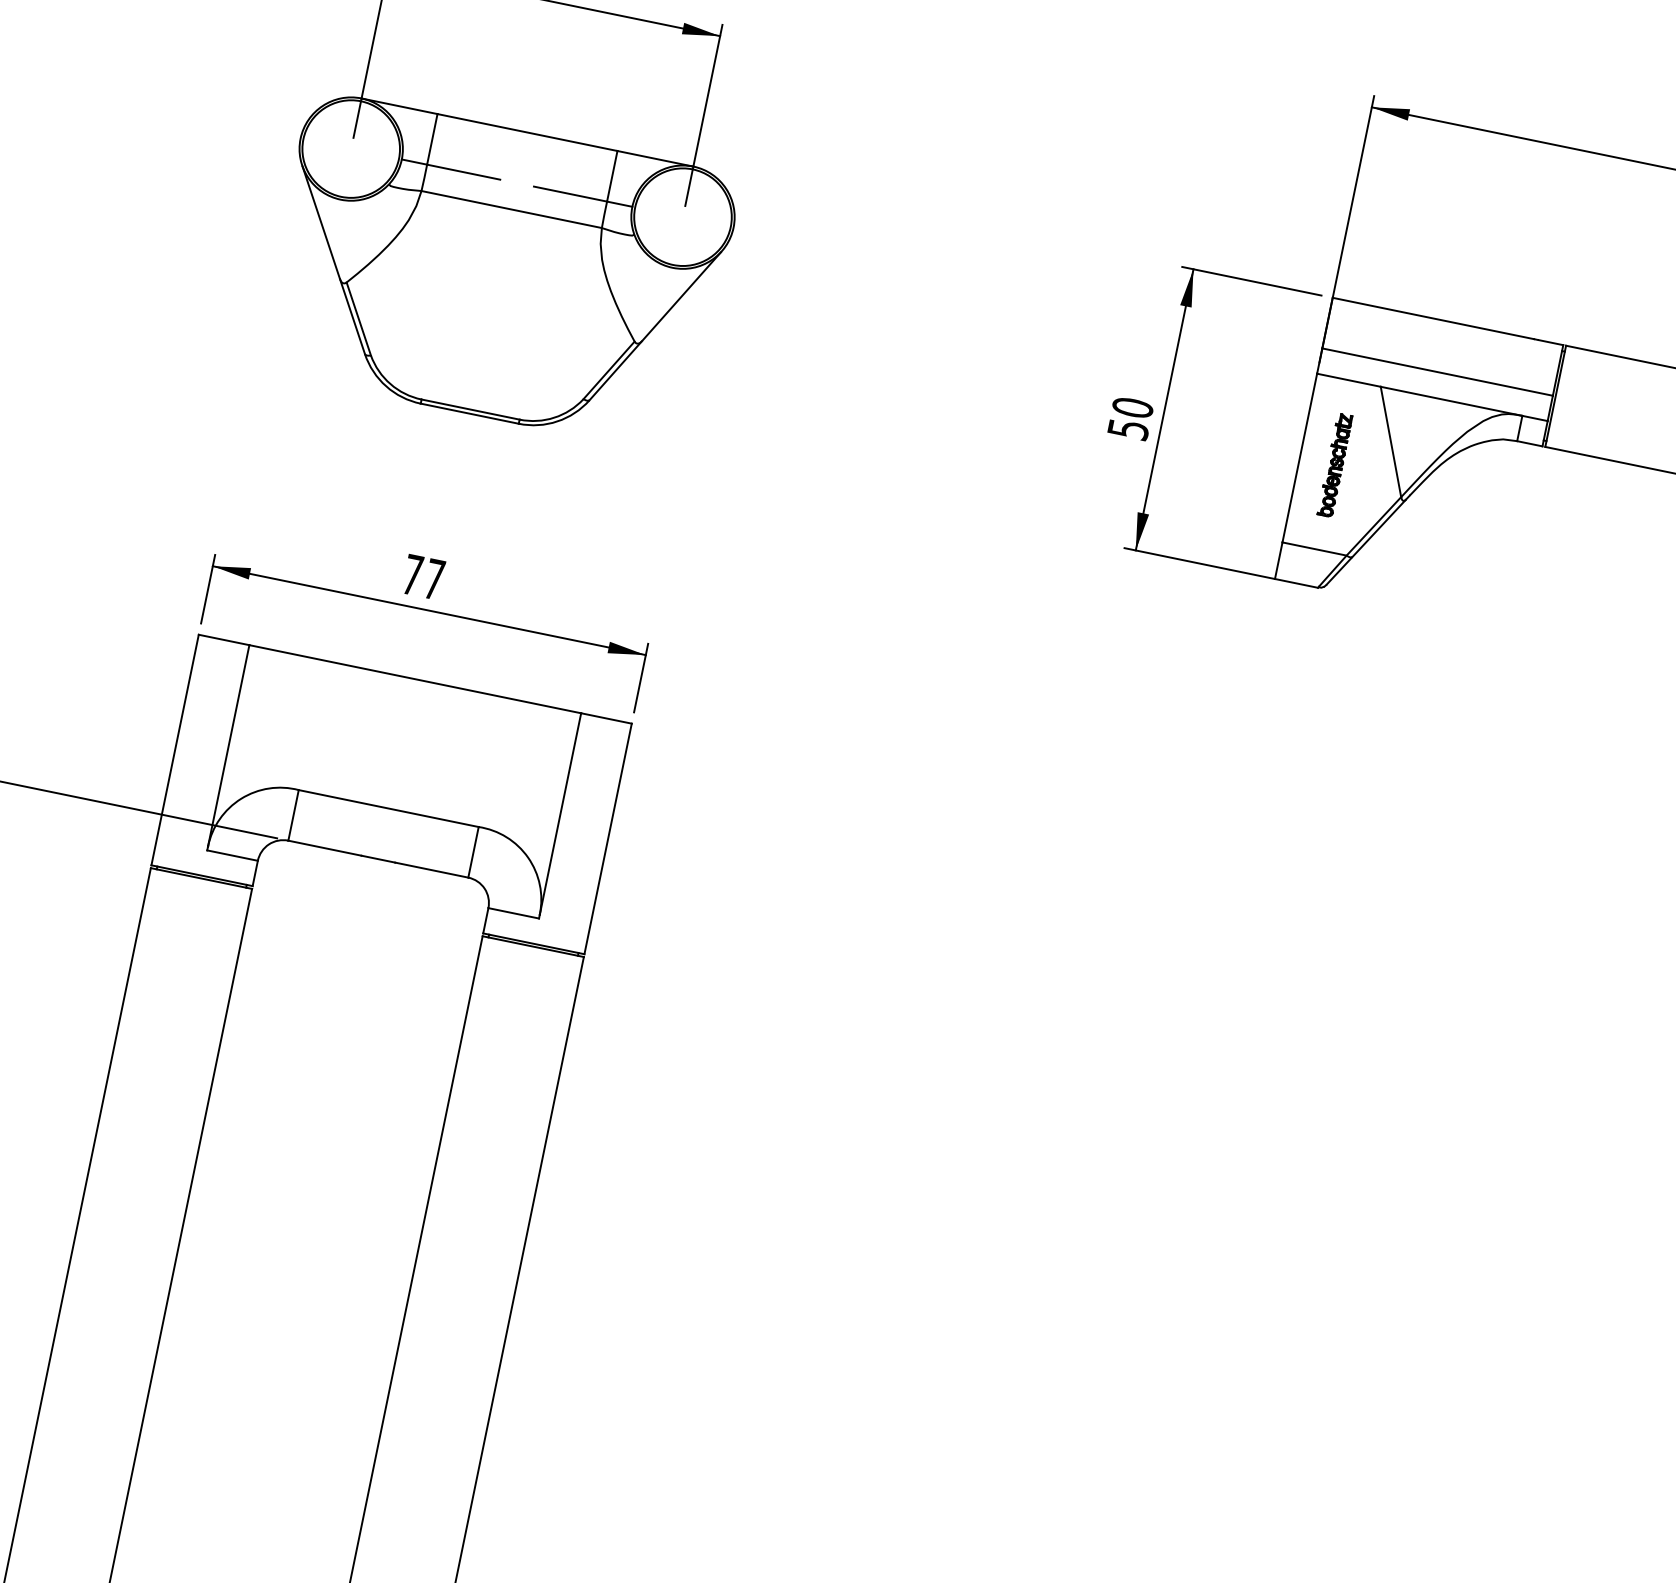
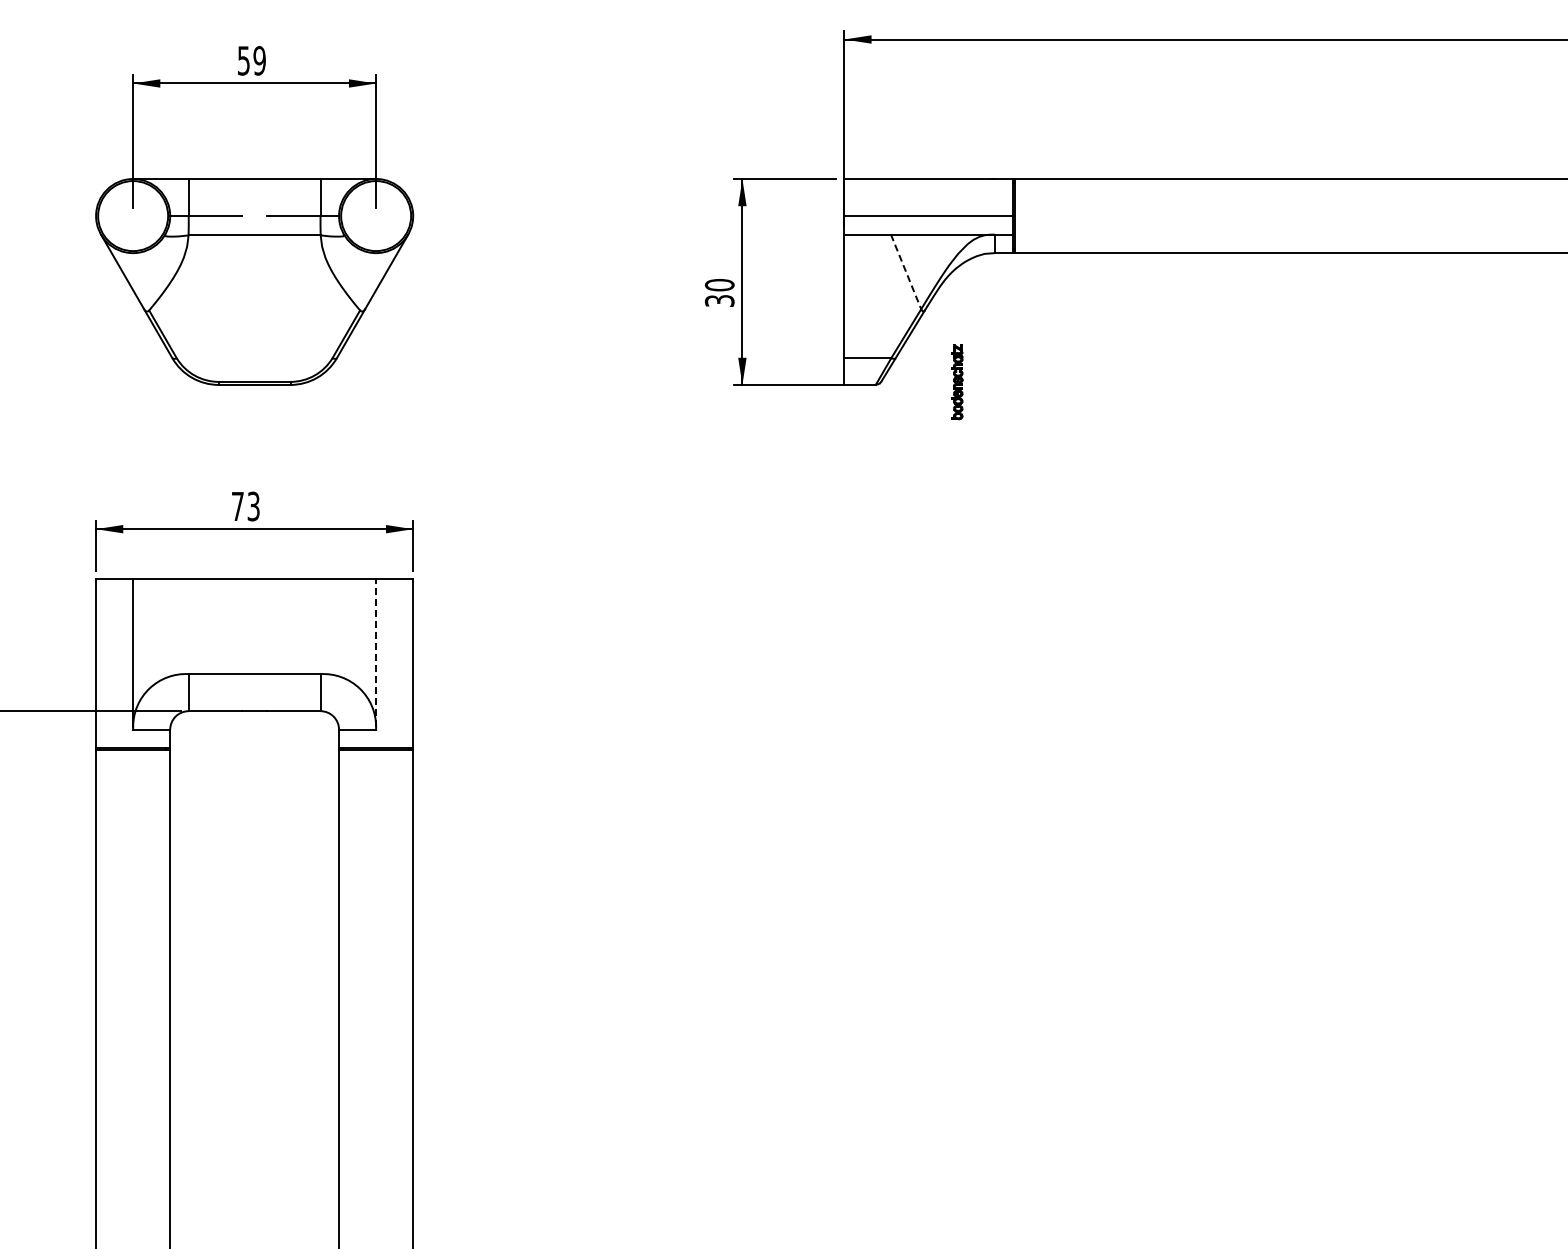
text: (1126, 428) -> (718, 300), 50 -> 30
line: (1391, 442) -> (906, 272), solid -> dashed
part: (1335, 465) -> (957, 382), moved
text: (434, 579) -> (253, 506), 77 -> 73
line: (560, 814) -> (376, 653), solid -> dashed

